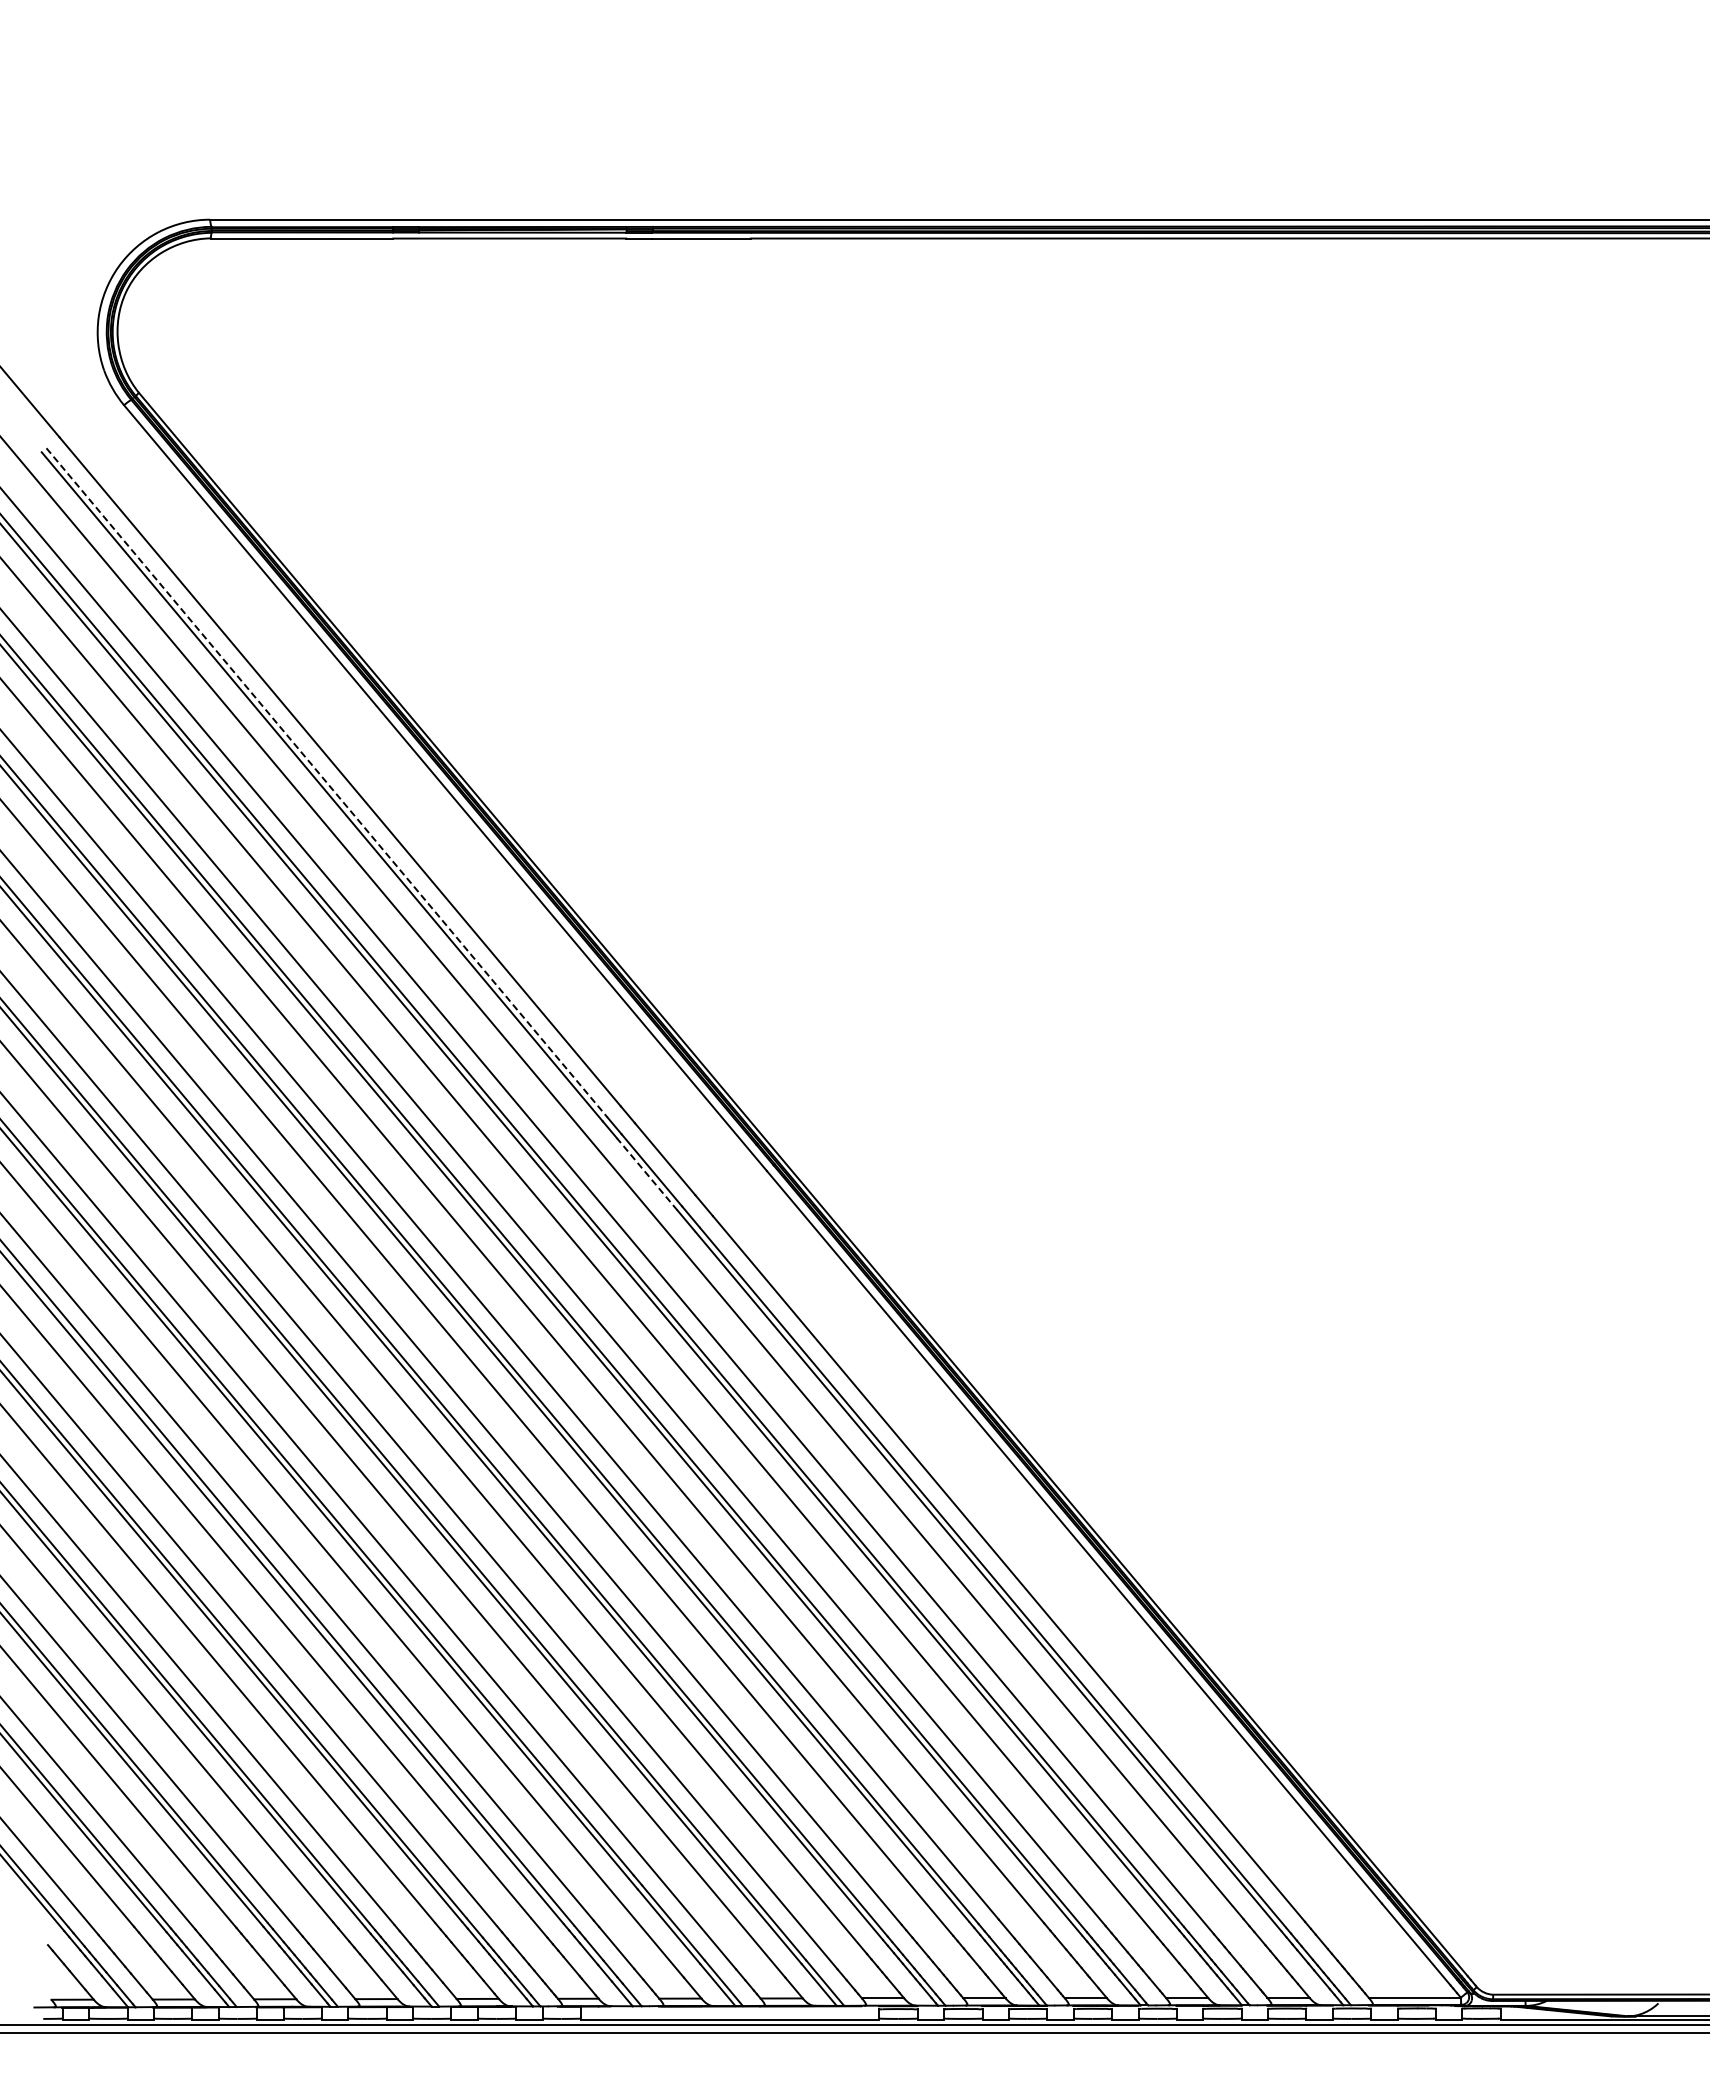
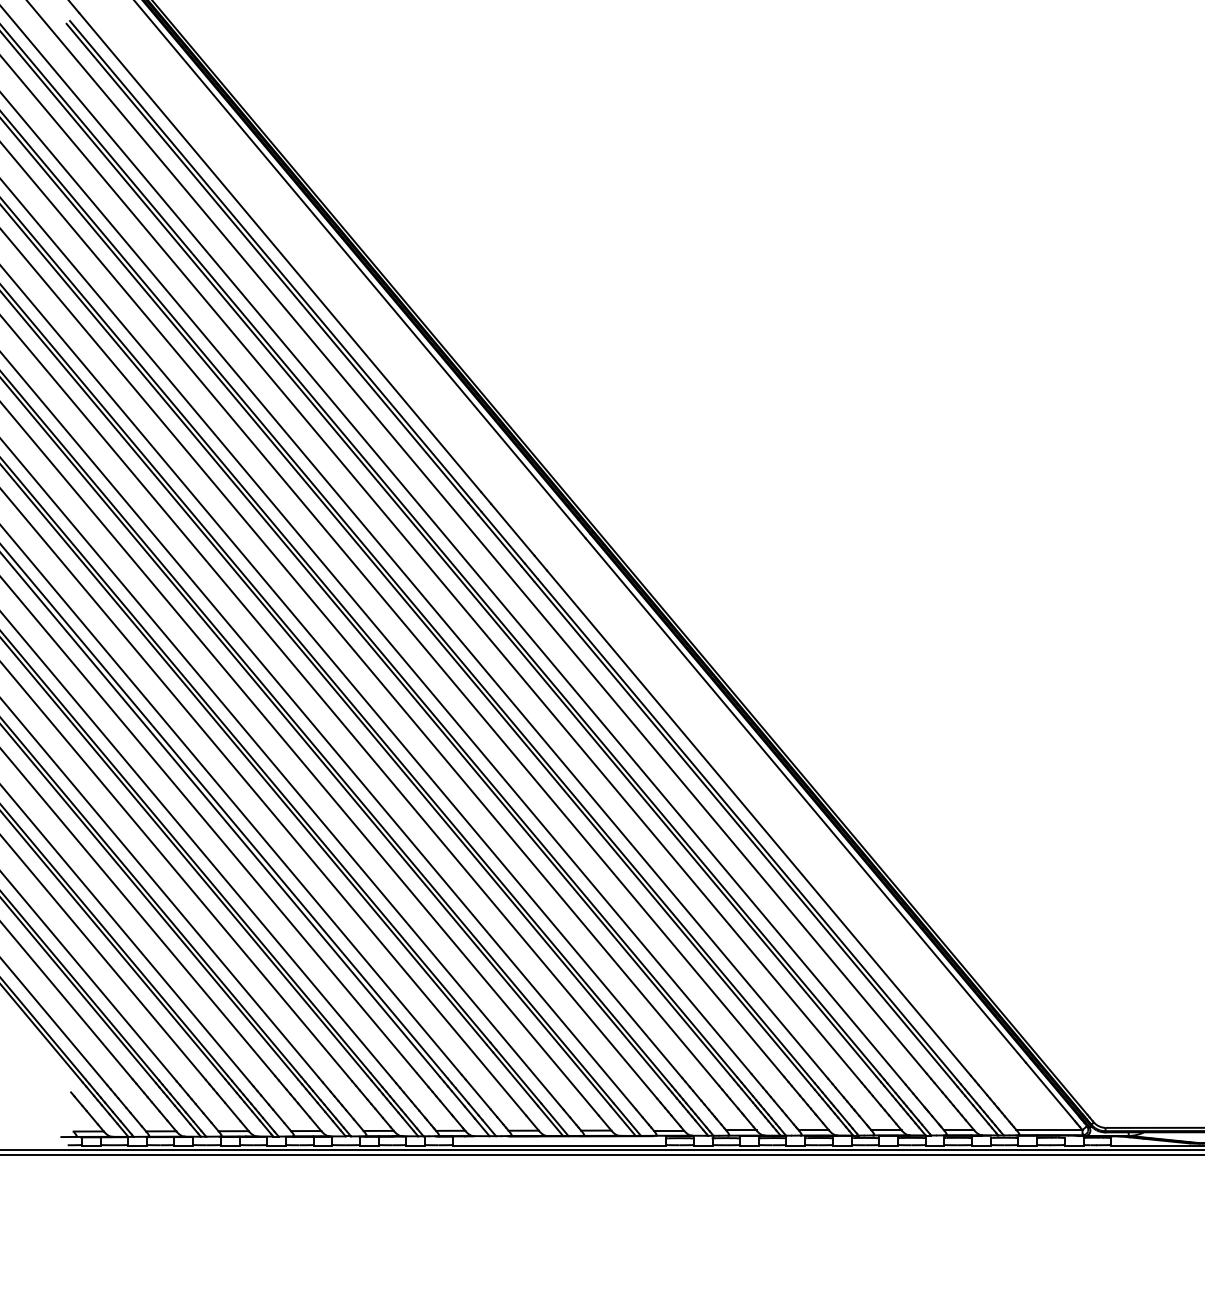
line: (327, 782) -> (271, 260), dashed -> solid
line: (646, 1173) -> (499, 540), dashed -> solid

